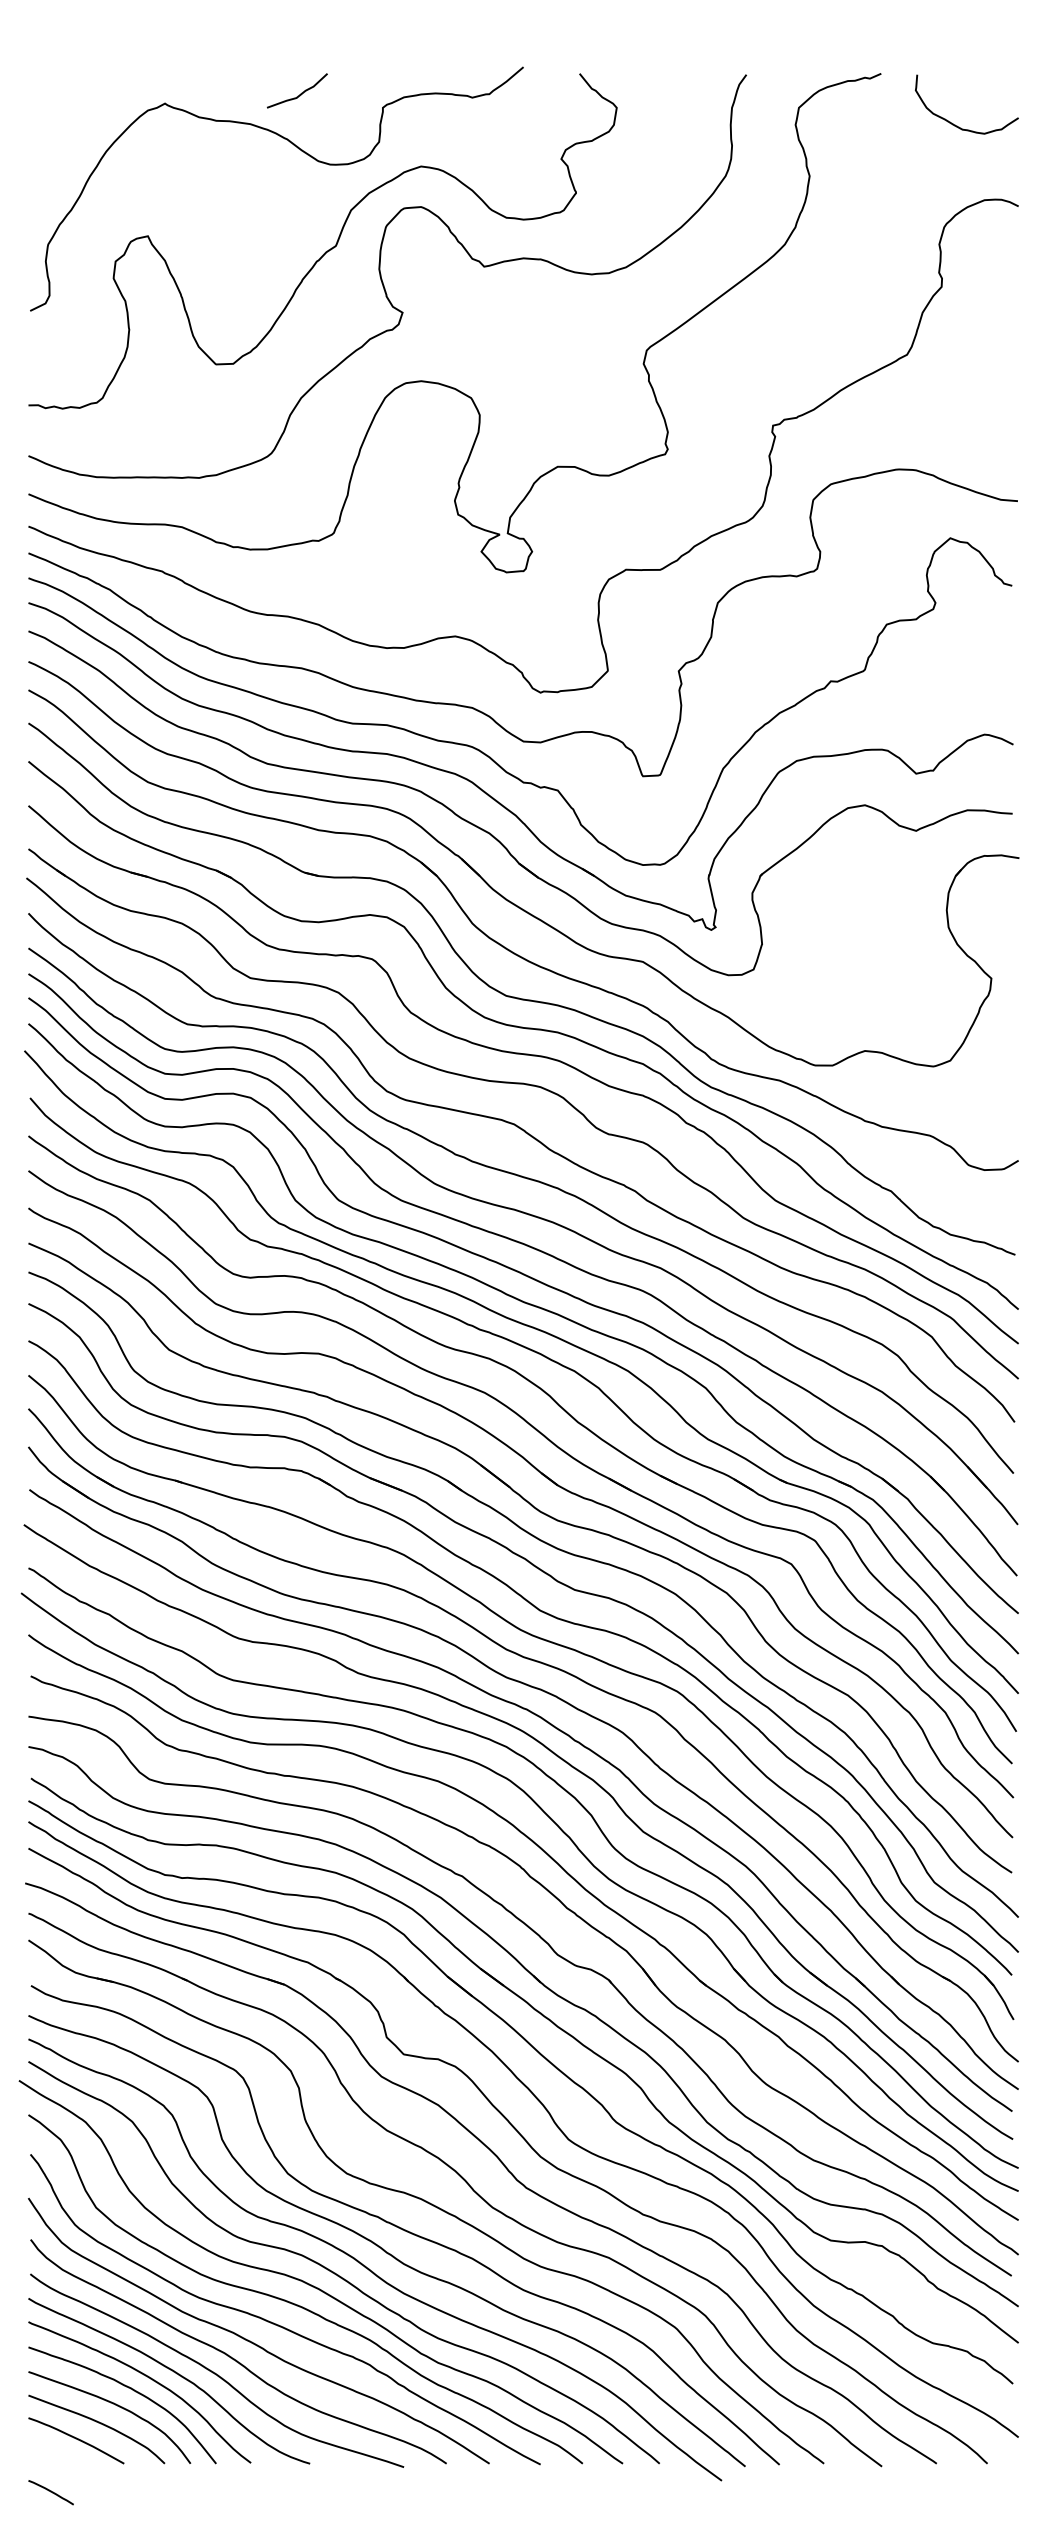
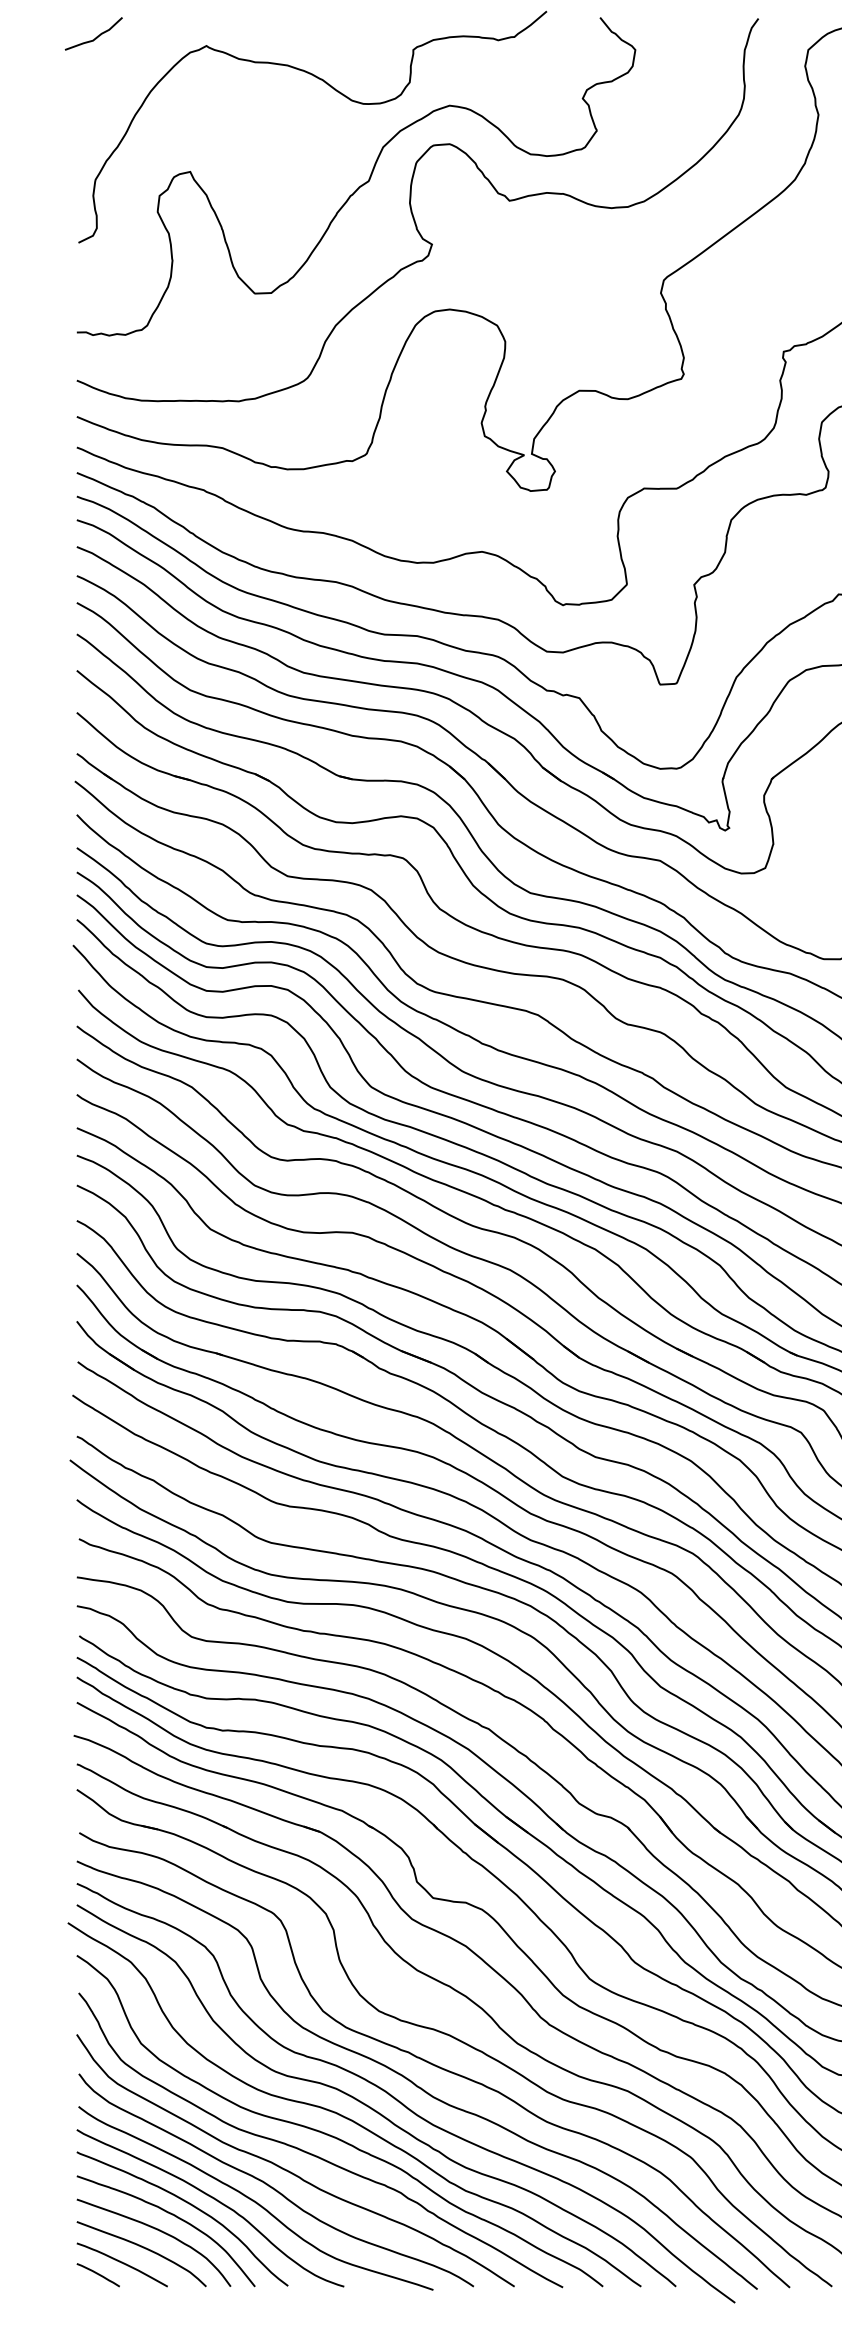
curve: (300, 93) -> (96, 36), moved
curve: (50, 2492) -> (97, 2275), moved

